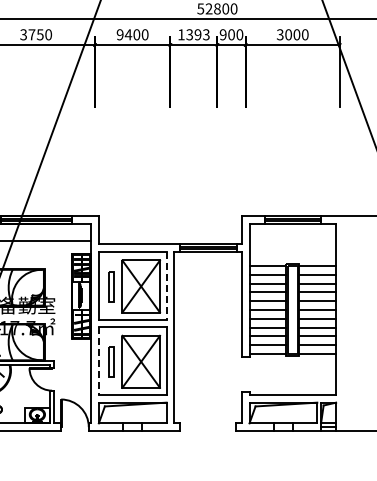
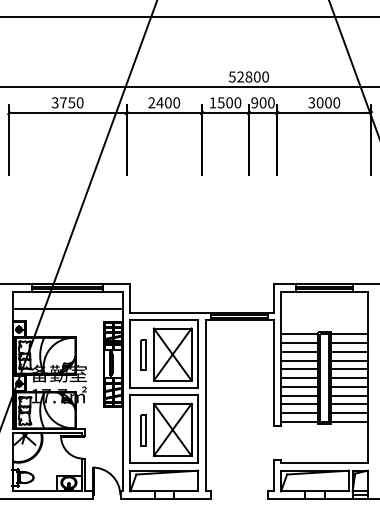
text: (197, 34) -> (229, 102), 1393 -> 1500
text: (119, 35) -> (151, 103), 9400 -> 2400
line: (166, 285) -> (198, 353), dashed -> solid
line: (98, 361) -> (130, 429), dashed -> solid

